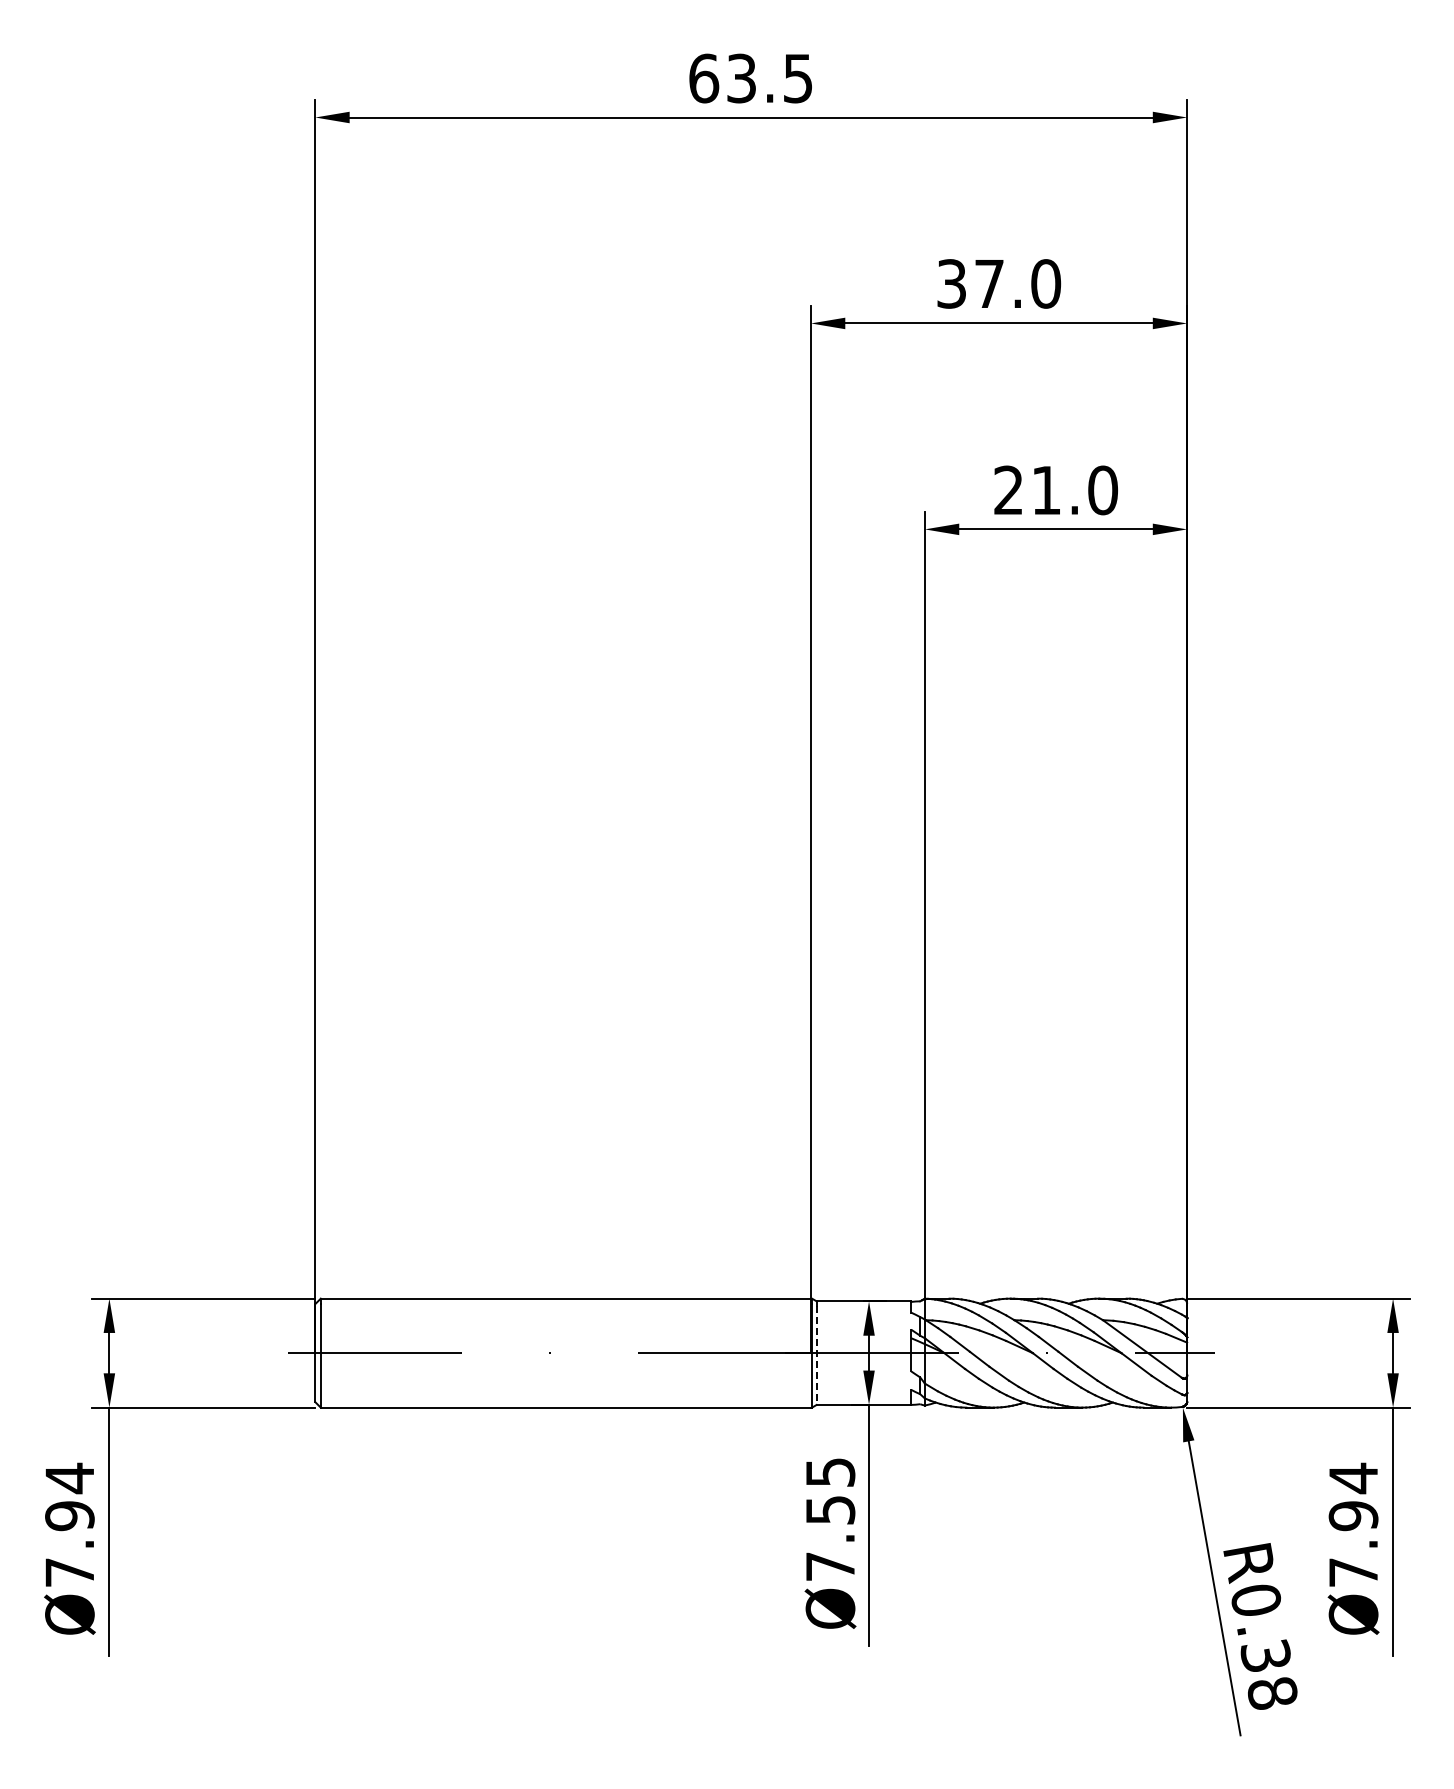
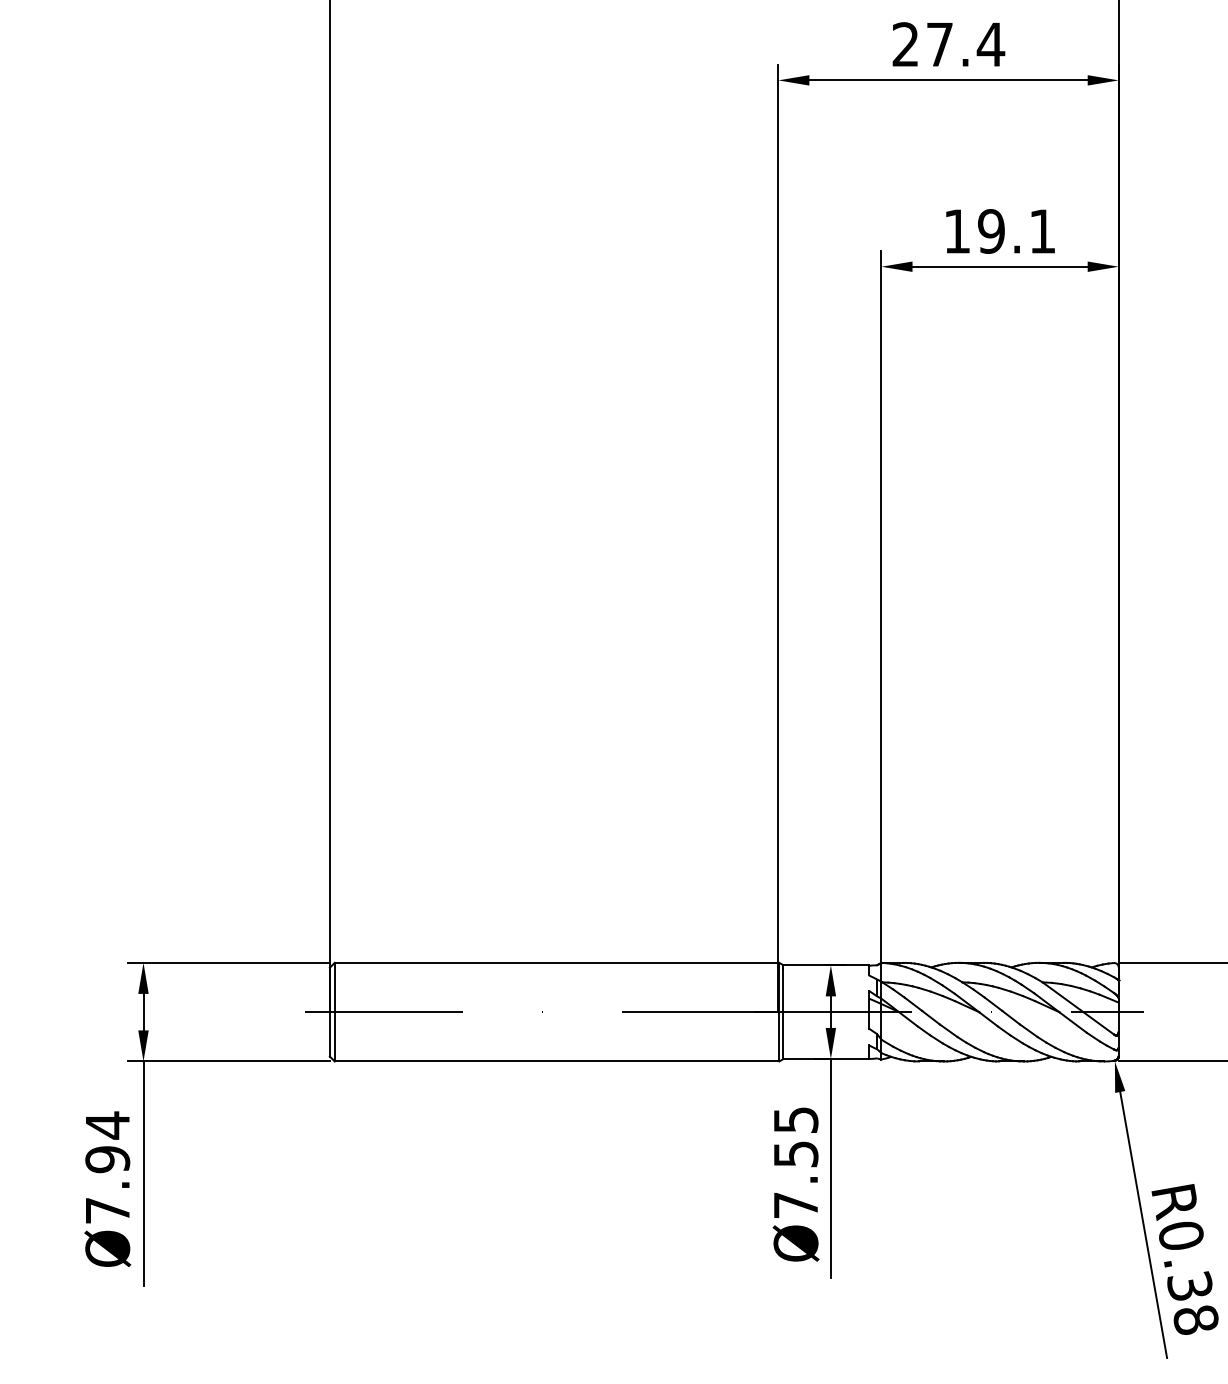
text: (999, 283) -> (948, 44), 37.0 -> 27.4
text: (1056, 490) -> (1000, 231), 21.0 -> 19.1
line: (816, 1355) -> (783, 1014), dashed -> solid

